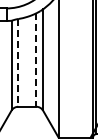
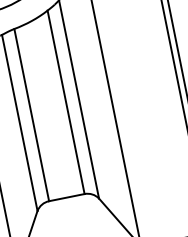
line: (36, 60) -> (66, 103), dashed -> solid
line: (18, 62) -> (32, 114), dashed -> solid

